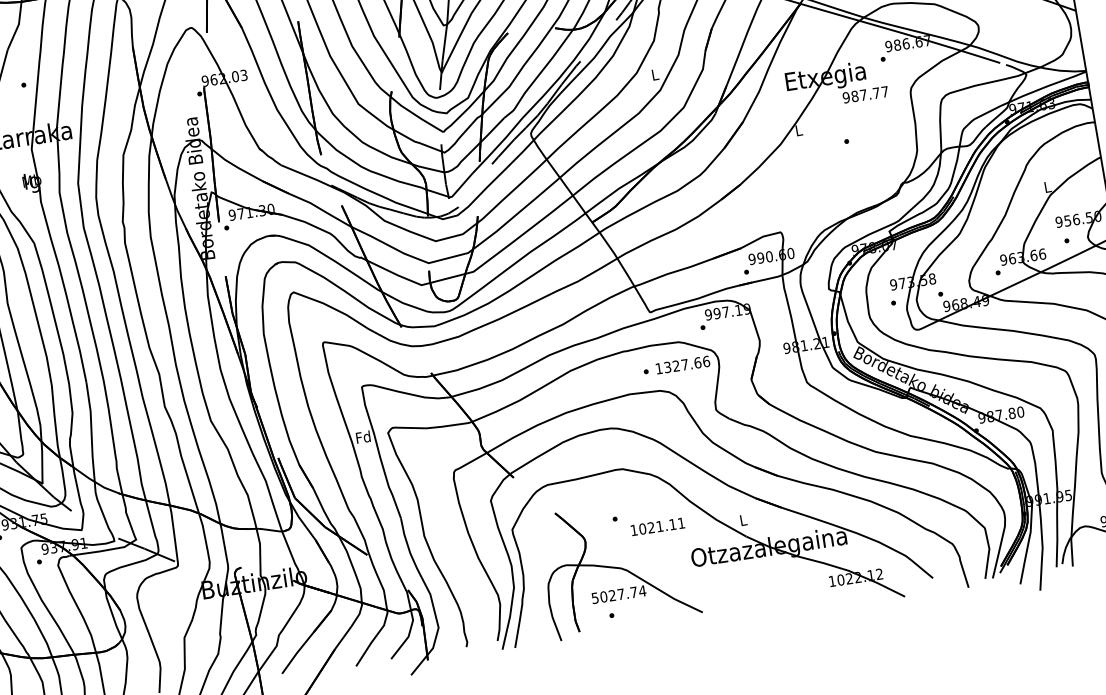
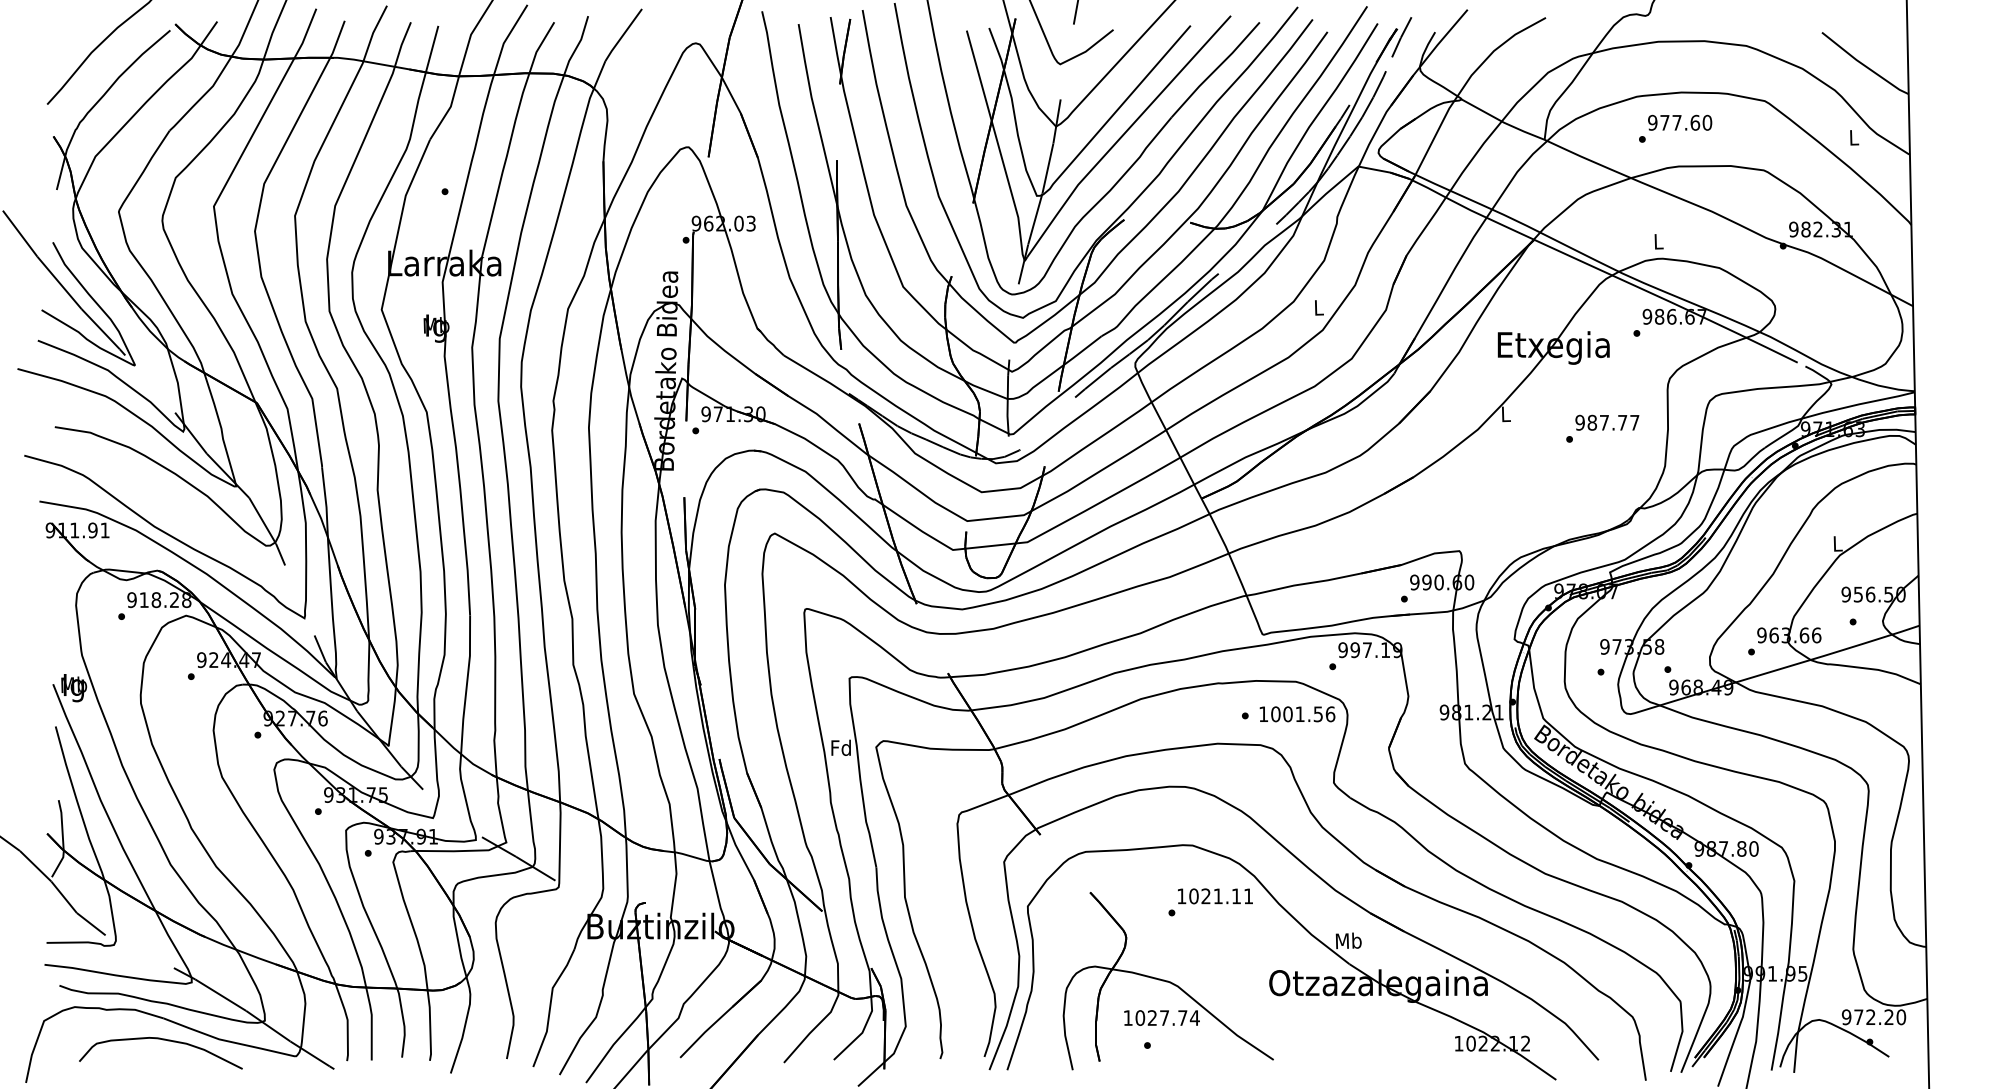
text: (865, 94) -> (1607, 422), moved
text: (683, 365) -> (1297, 714), 1327.66 -> 1001.56
text: (743, 519) -> (1348, 940), L -> Mb
text: (657, 526) -> (1215, 896), moved
text: (594, 597) -> (1127, 1017), 5027.74 -> 1027.74

